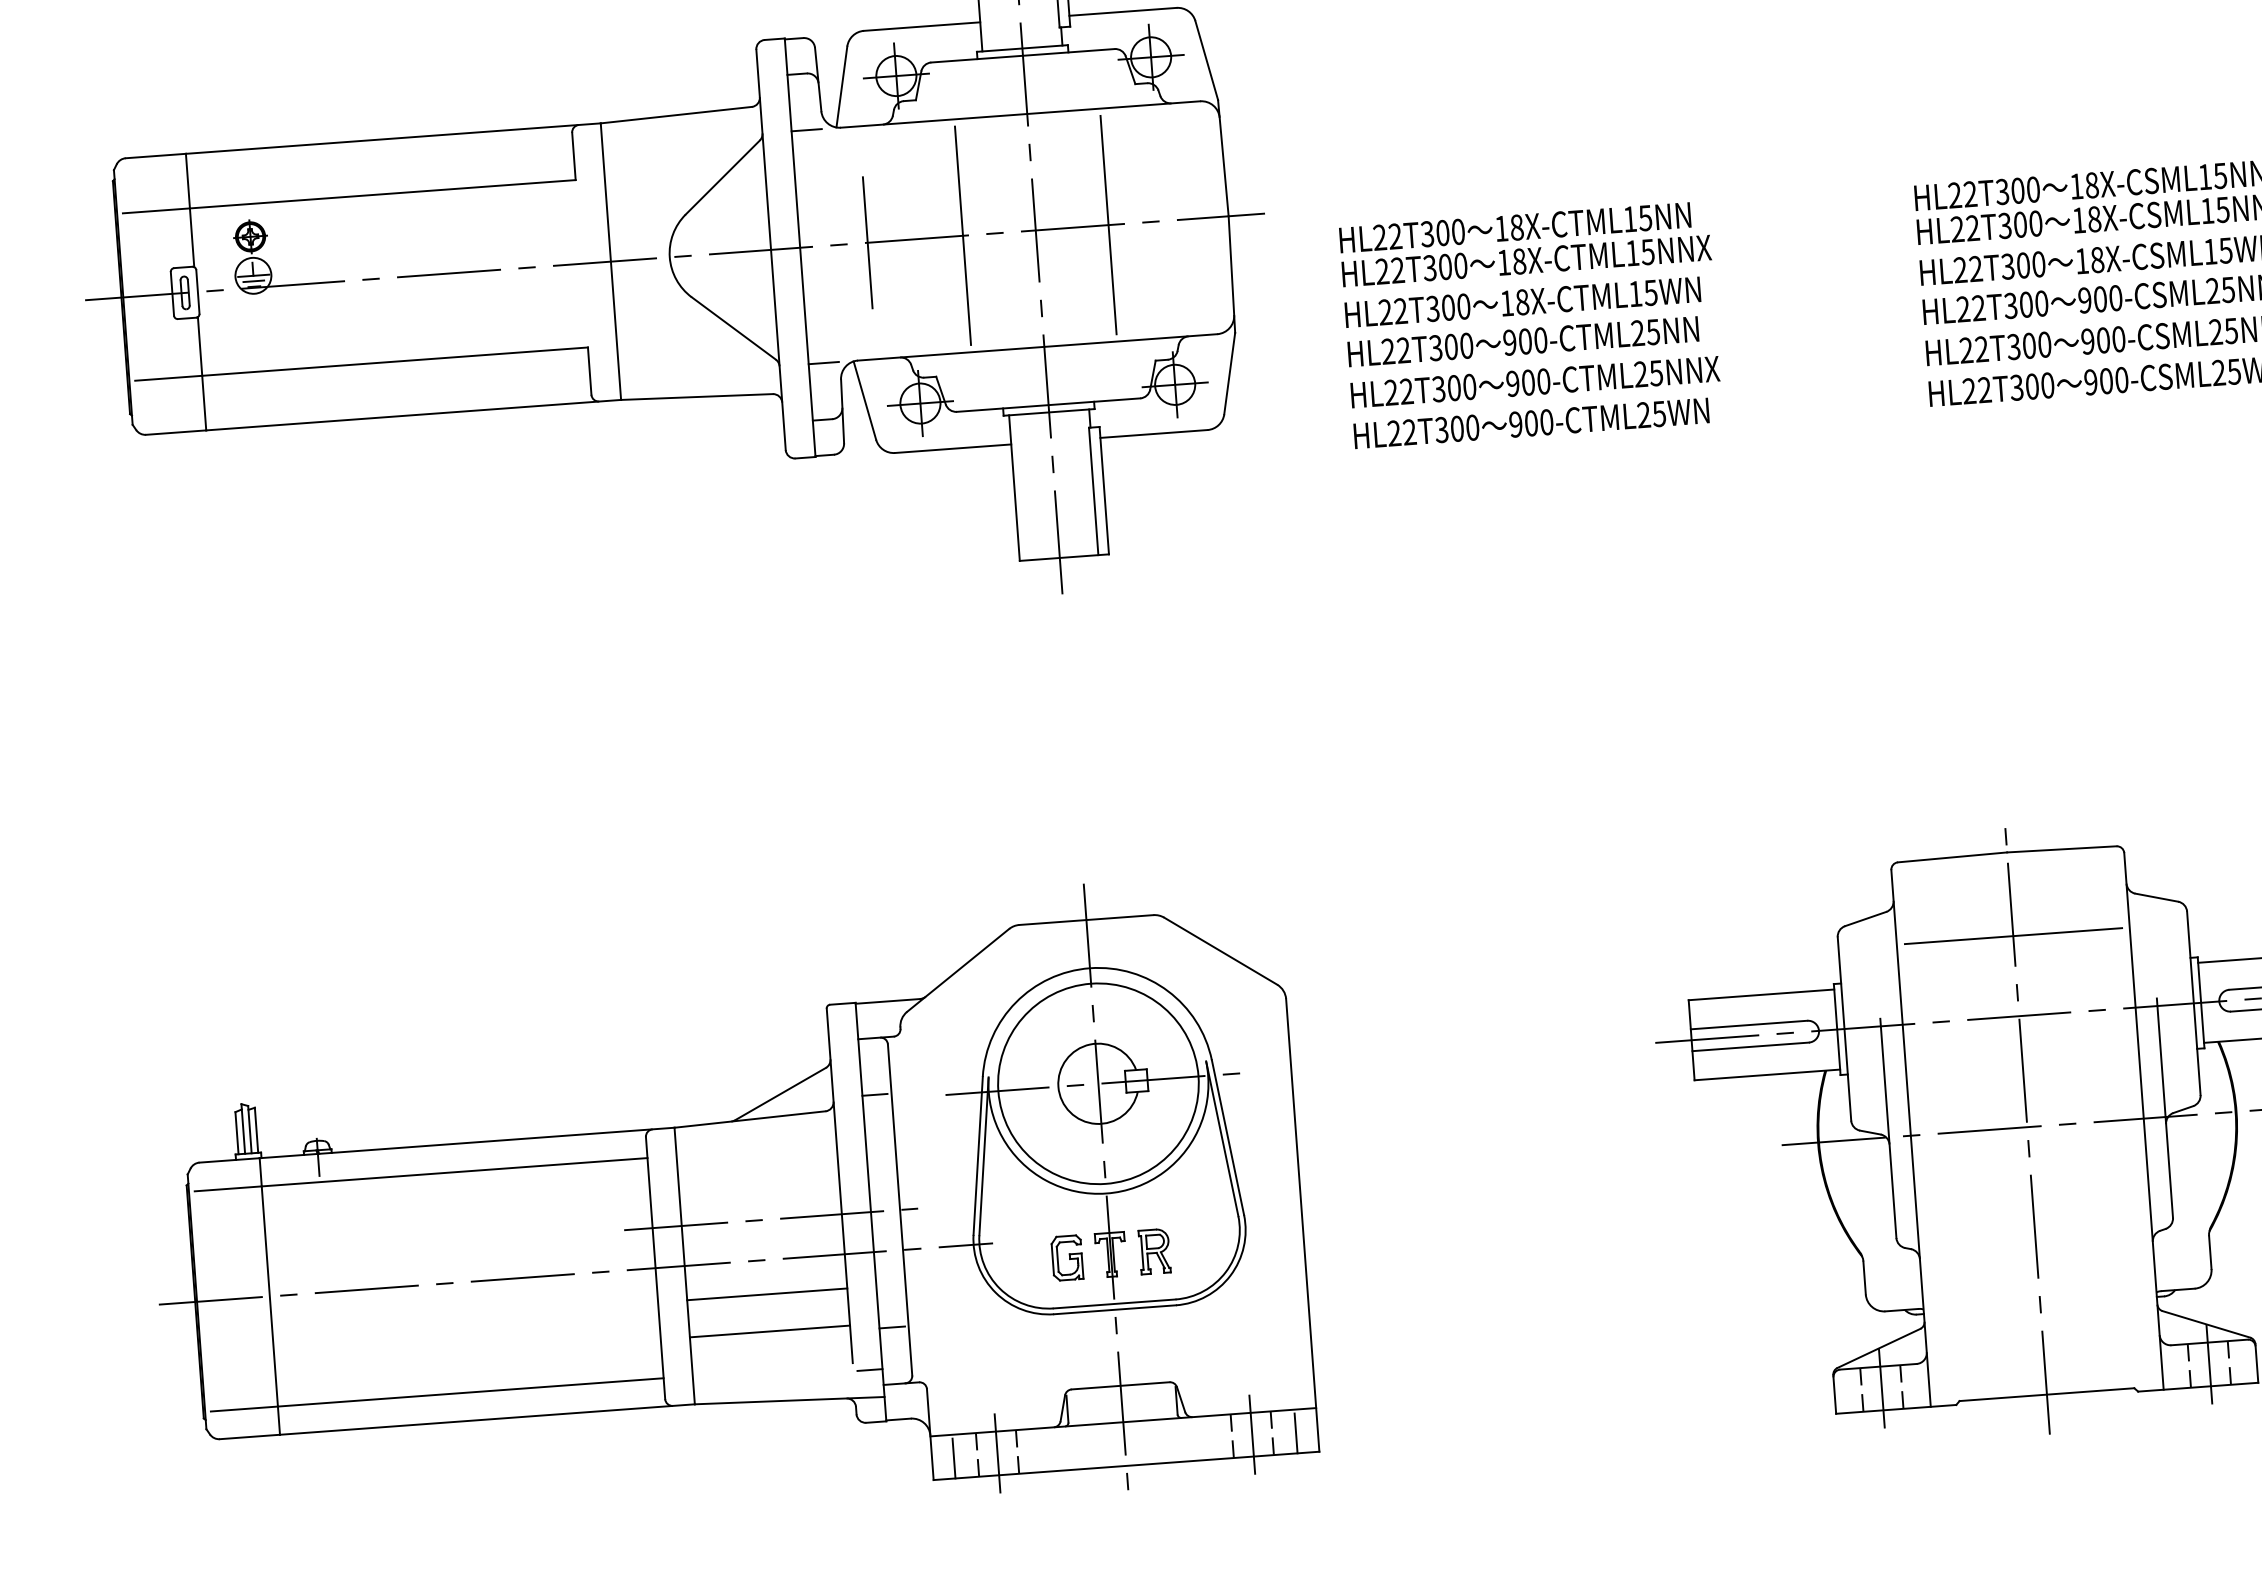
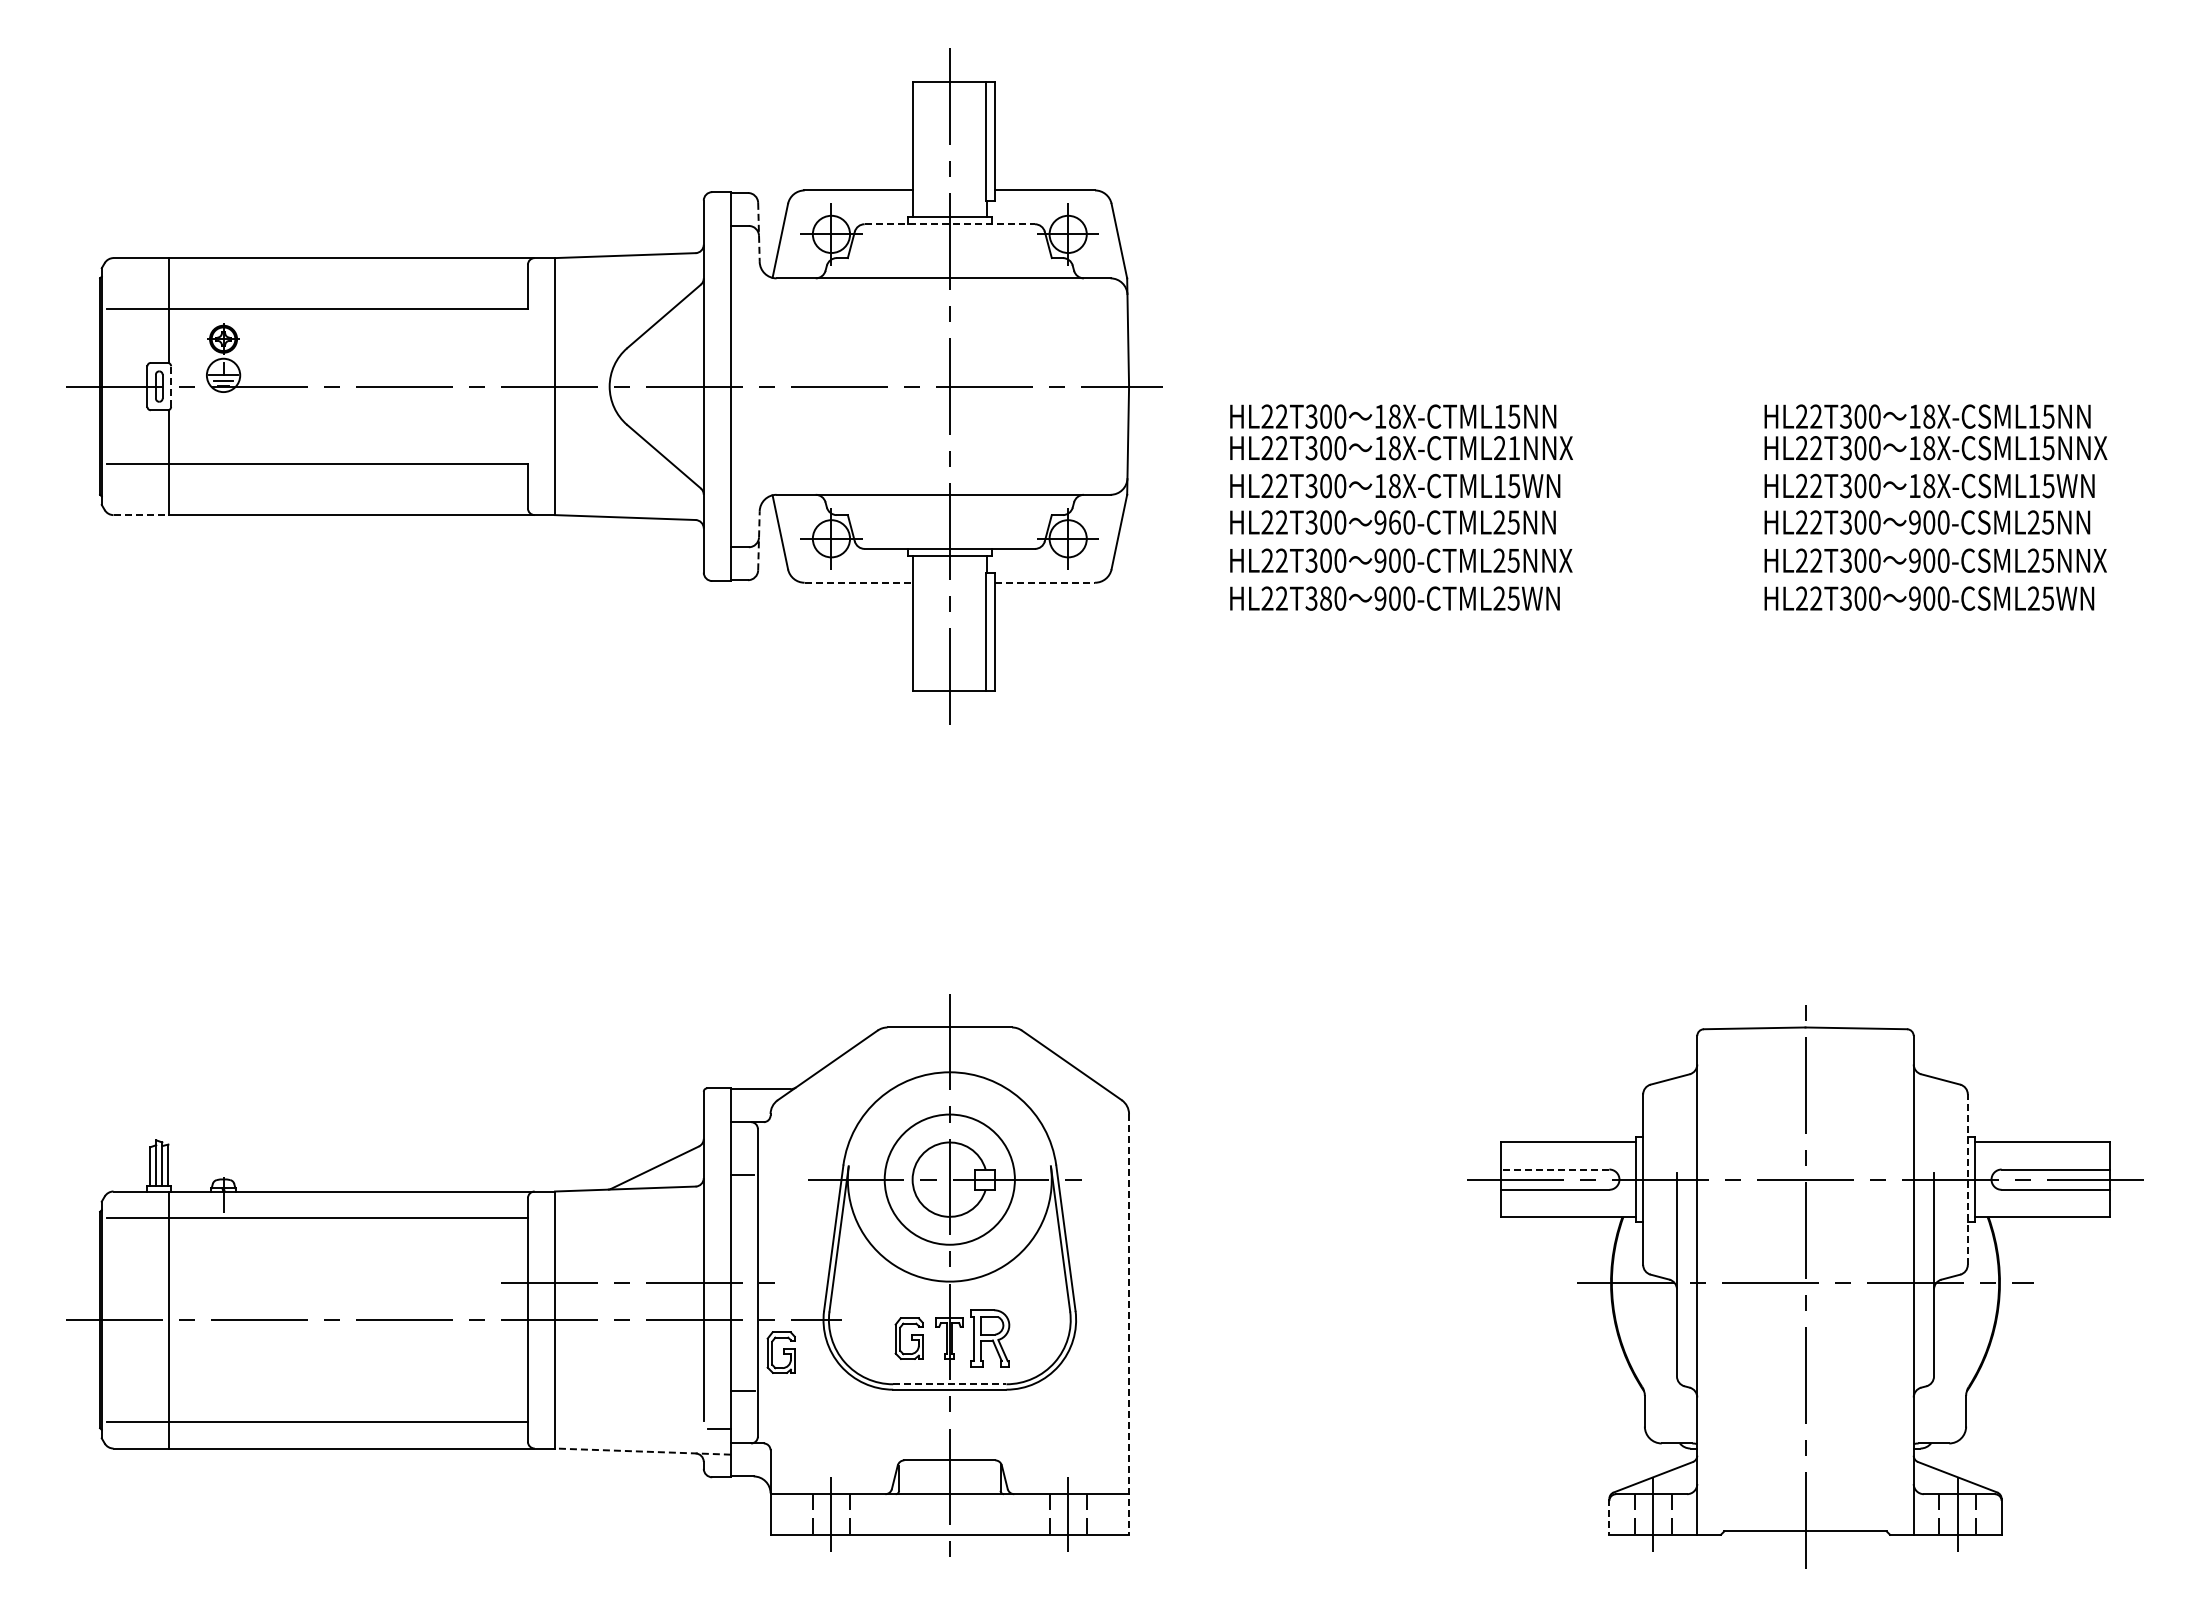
line: (1023, 55) -> (950, 224), solid -> dashed
line: (817, 79) -> (758, 232), solid -> dashed
line: (806, 130) -> (744, 278), removed
line: (1108, 225) -> (1017, 386), removed
line: (963, 235) -> (882, 386), removed
line: (867, 242) -> (793, 386), removed
text: (1640, 252) -> (1507, 448), 18X-CTML15NNX -> 18X-CTML21NNX
line: (198, 291) -> (171, 386), solid -> dashed
text: (1524, 341) -> (1394, 522), 900-CTML25NN -> 960-CTML25NN
line: (823, 362) -> (744, 494), removed
line: (842, 411) -> (758, 540), solid -> dashed
text: (1456, 428) -> (1325, 598), HL22T300 -> HL22T380
line: (176, 433) -> (141, 515), solid -> dashed
line: (1154, 433) -> (1045, 582), solid -> dashed
line: (954, 448) -> (859, 582), solid -> dashed
line: (2013, 936) -> (1805, 1105), removed
line: (2193, 1003) -> (1967, 1179), solid -> dashed
line: (1748, 1025) -> (1554, 1169), solid -> dashed
circle: (1098, 1083) -> (949, 1179), size x0.7
line: (1303, 1225) -> (1129, 1324), solid -> dashed
part: (1154, 1251) -> (990, 1338), size x1.4
part: (929, 1283) -> (780, 1352), added
line: (766, 1294) -> (628, 1351), removed
line: (1114, 1304) -> (949, 1384), solid -> dashed
line: (769, 1331) -> (628, 1386), removed
line: (1834, 1394) -> (1609, 1516), solid -> dashed
line: (789, 1400) -> (642, 1451), solid -> dashed
line: (1295, 1432) -> (1108, 1515), removed
line: (953, 1457) -> (790, 1515), removed

